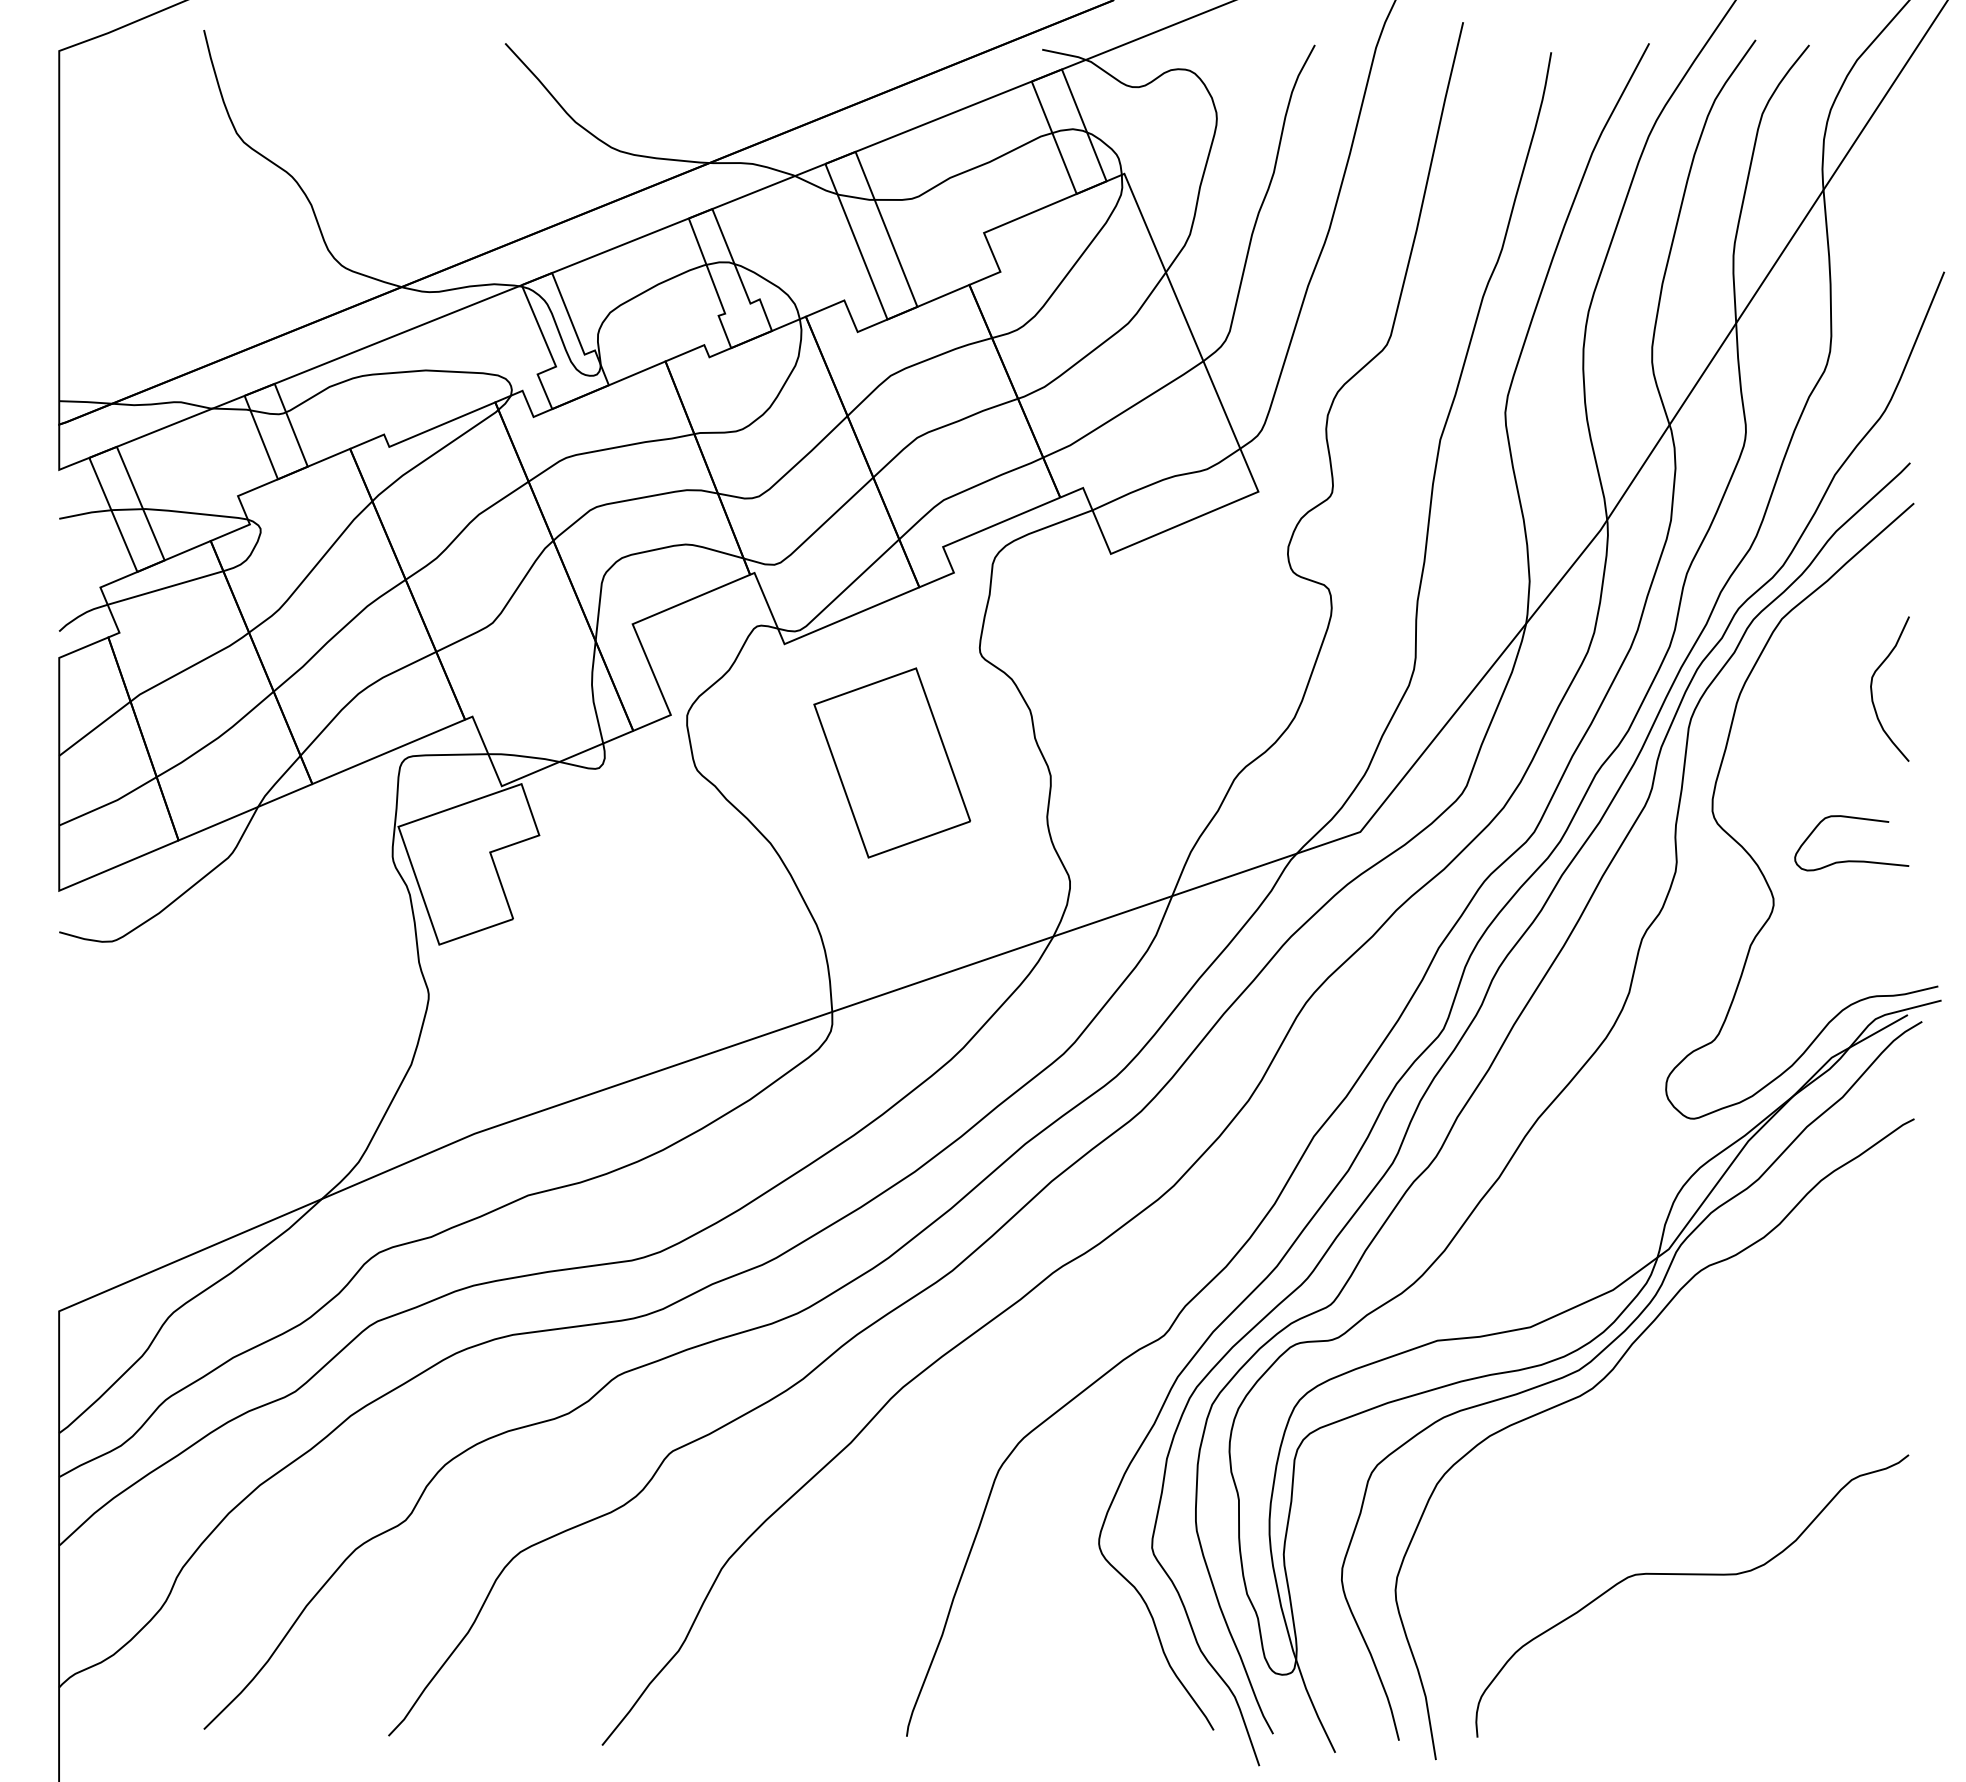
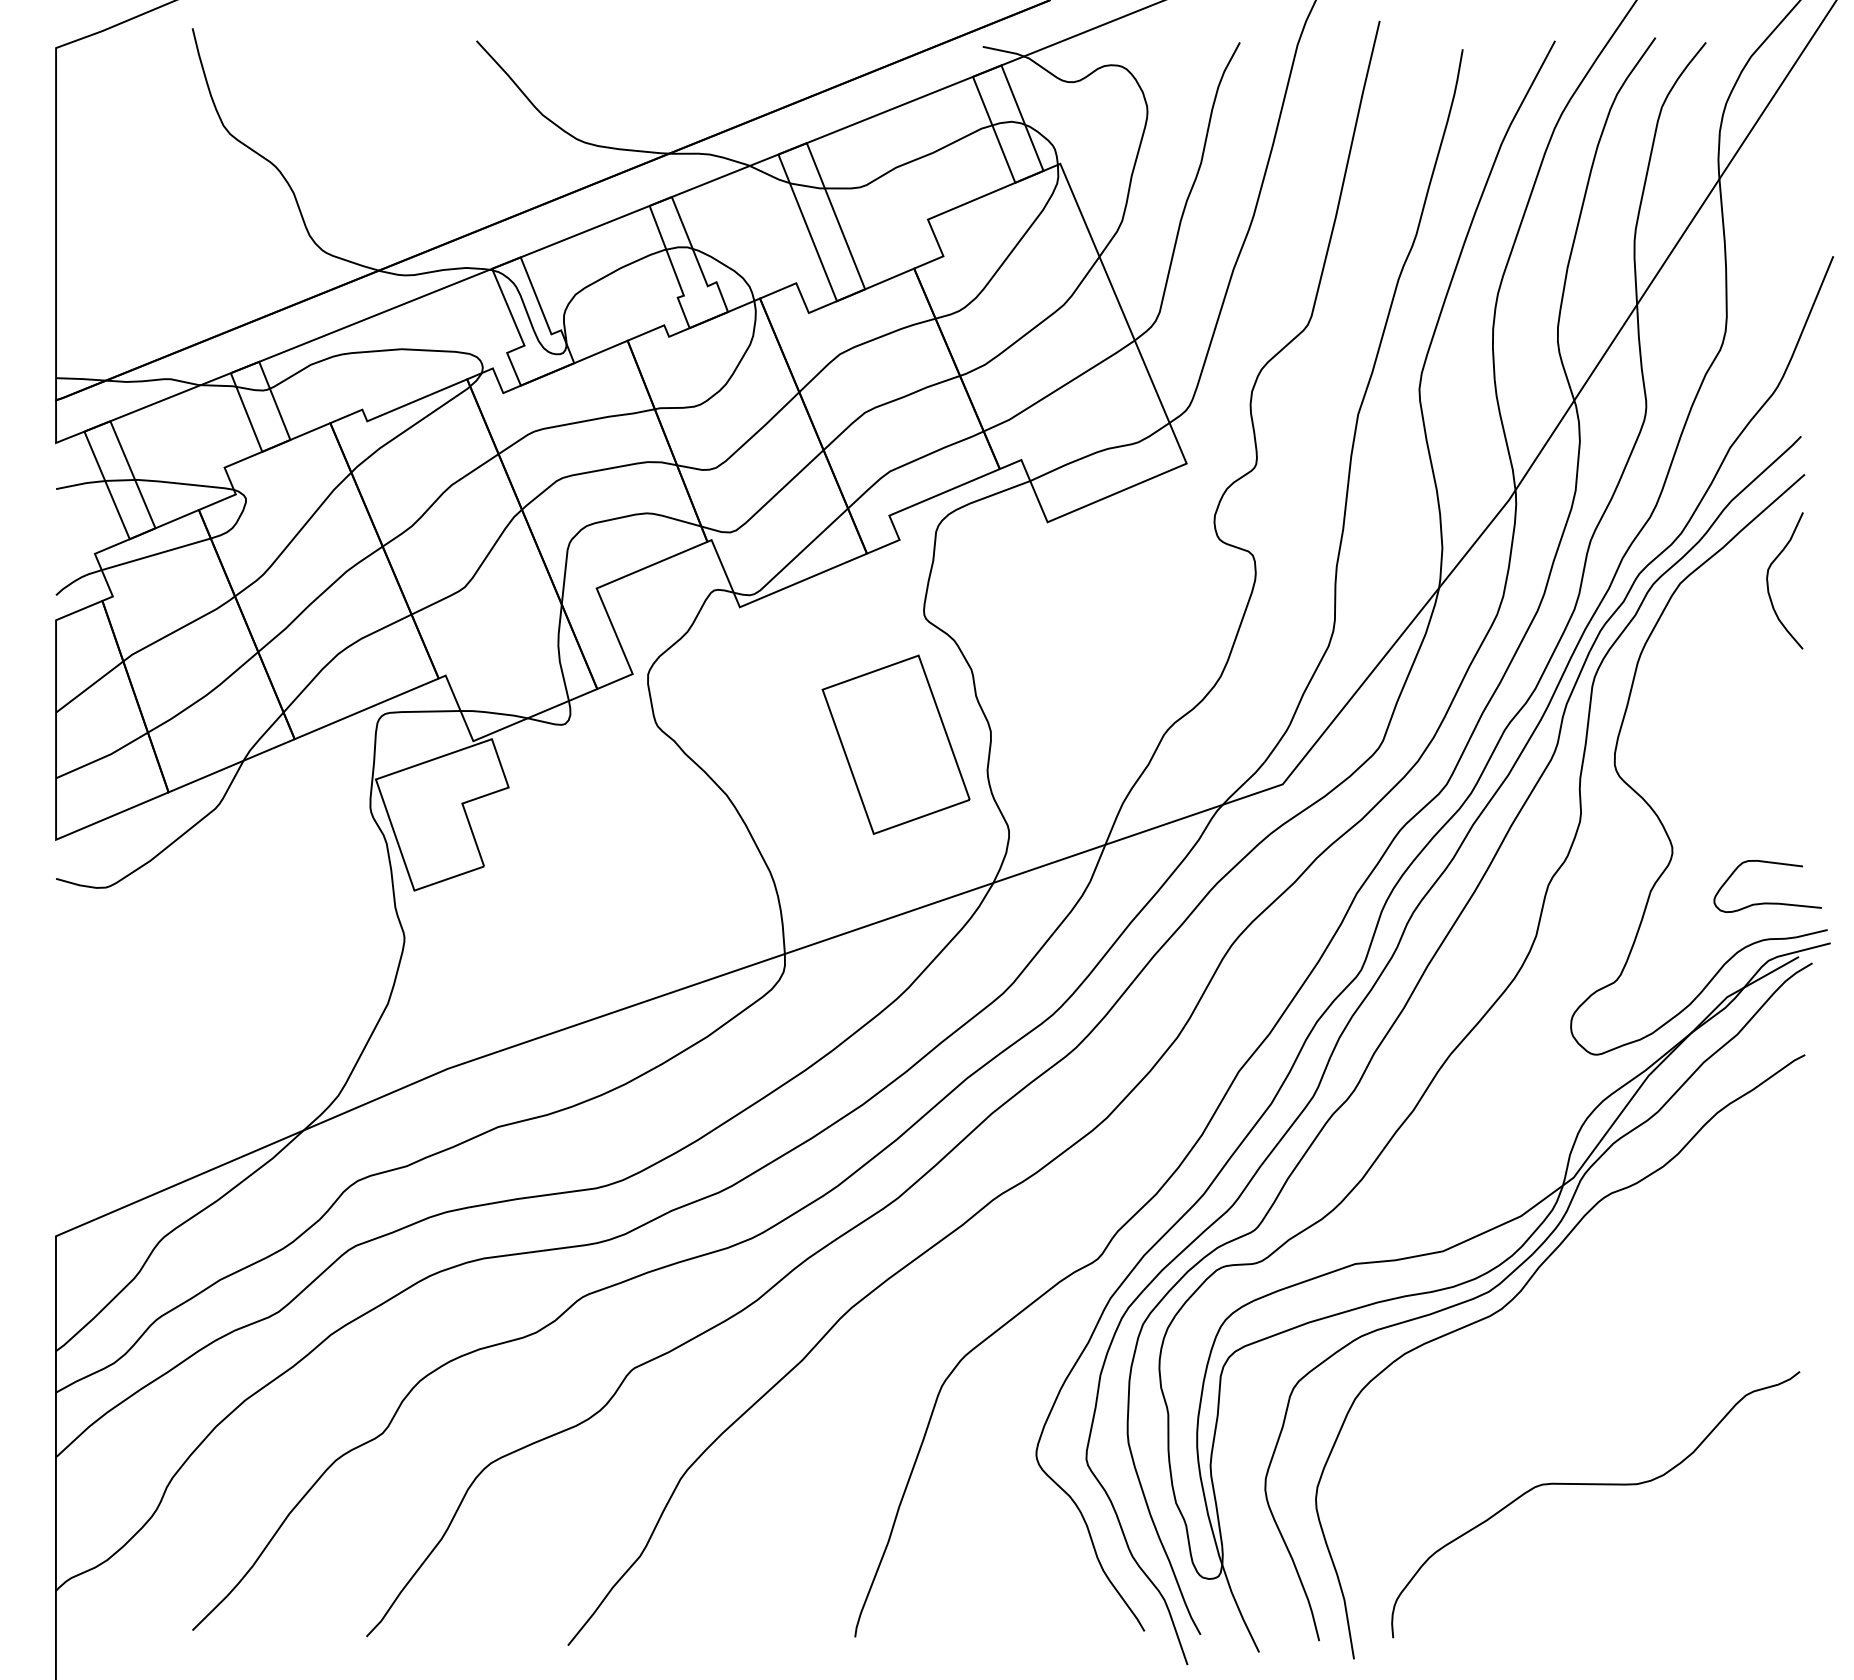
curve: (1872, 688) -> (1768, 580), moved
part: (892, 762) -> (896, 744), moved
curve: (1851, 860) -> (1767, 902), moved

